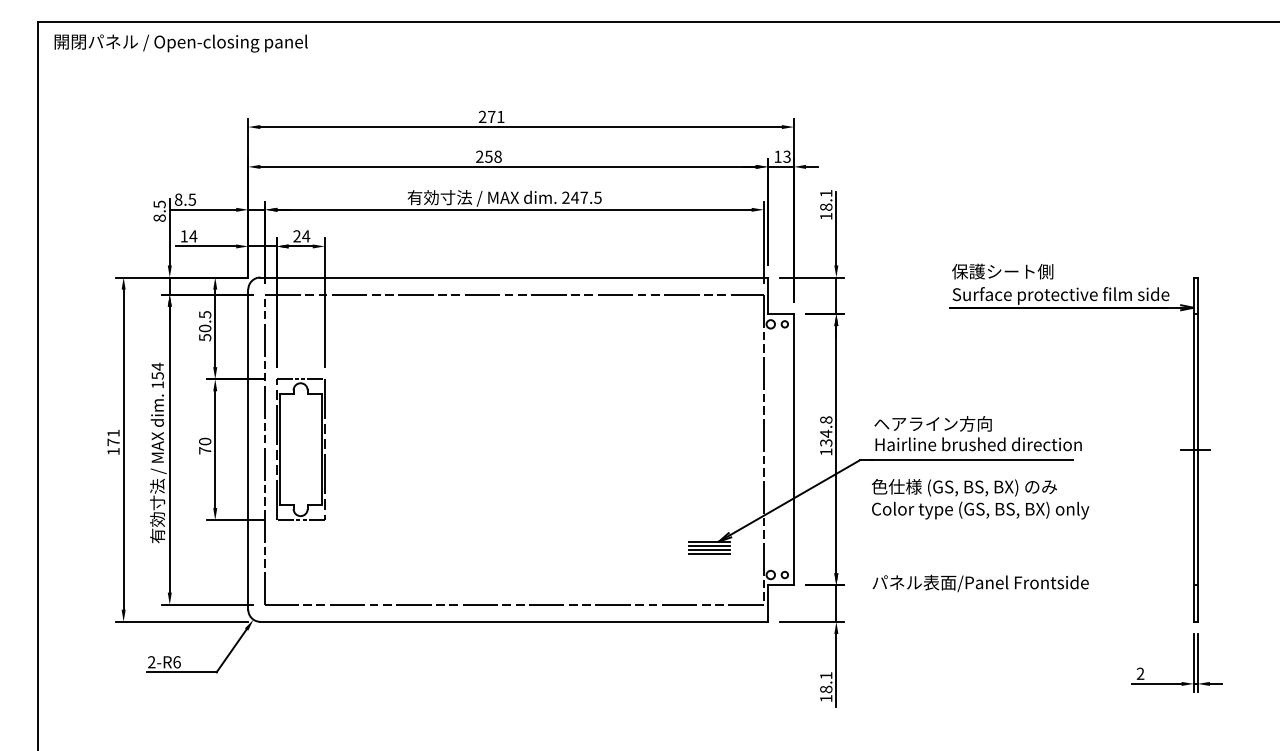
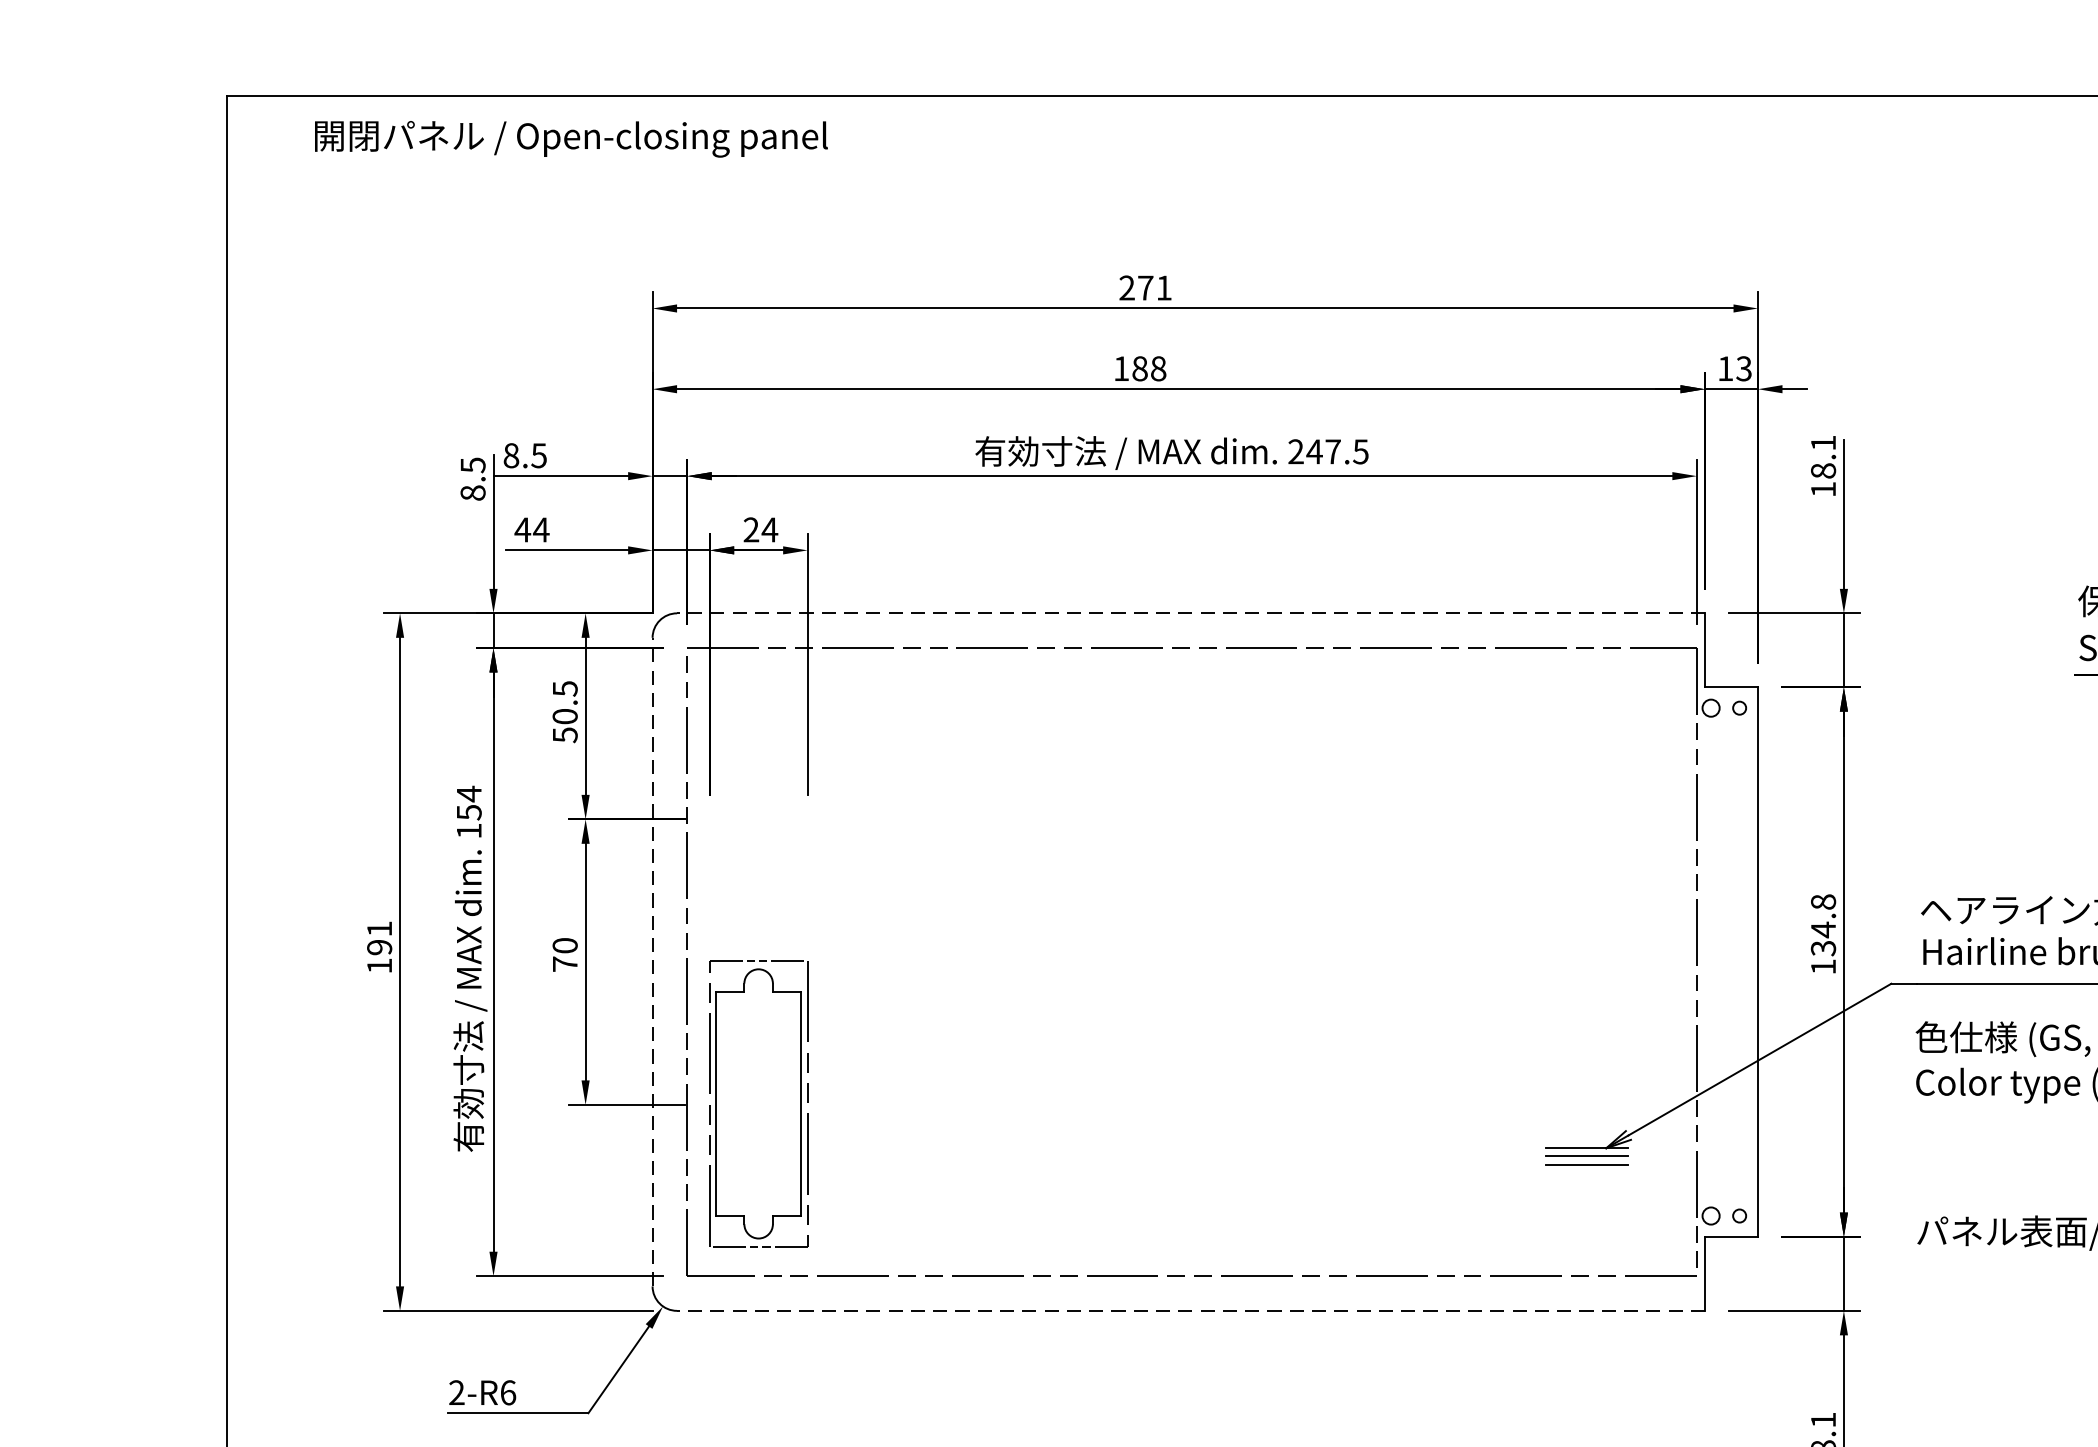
text: (180, 43) -> (569, 139), moved
text: (484, 156) -> (1131, 368), 258 -> 188
text: (184, 236) -> (523, 530), 14 -> 44
line: (514, 277) -> (1191, 613), solid -> dashed
text: (113, 442) -> (379, 947), 171 -> 191
line: (248, 449) -> (652, 961), solid -> dashed
part: (300, 449) -> (758, 1103), moved
line: (709, 553) -> (1586, 1172), removed
line: (514, 621) -> (1191, 1310), solid -> dashed

